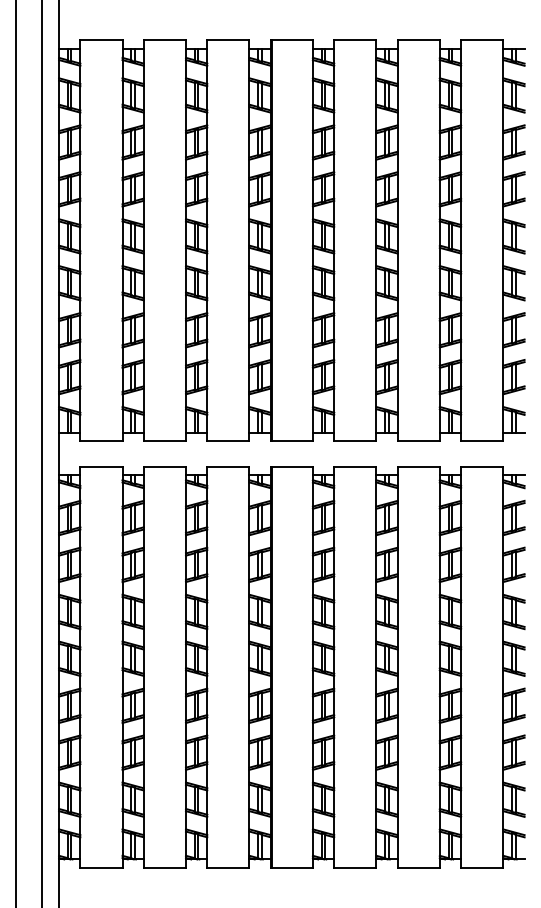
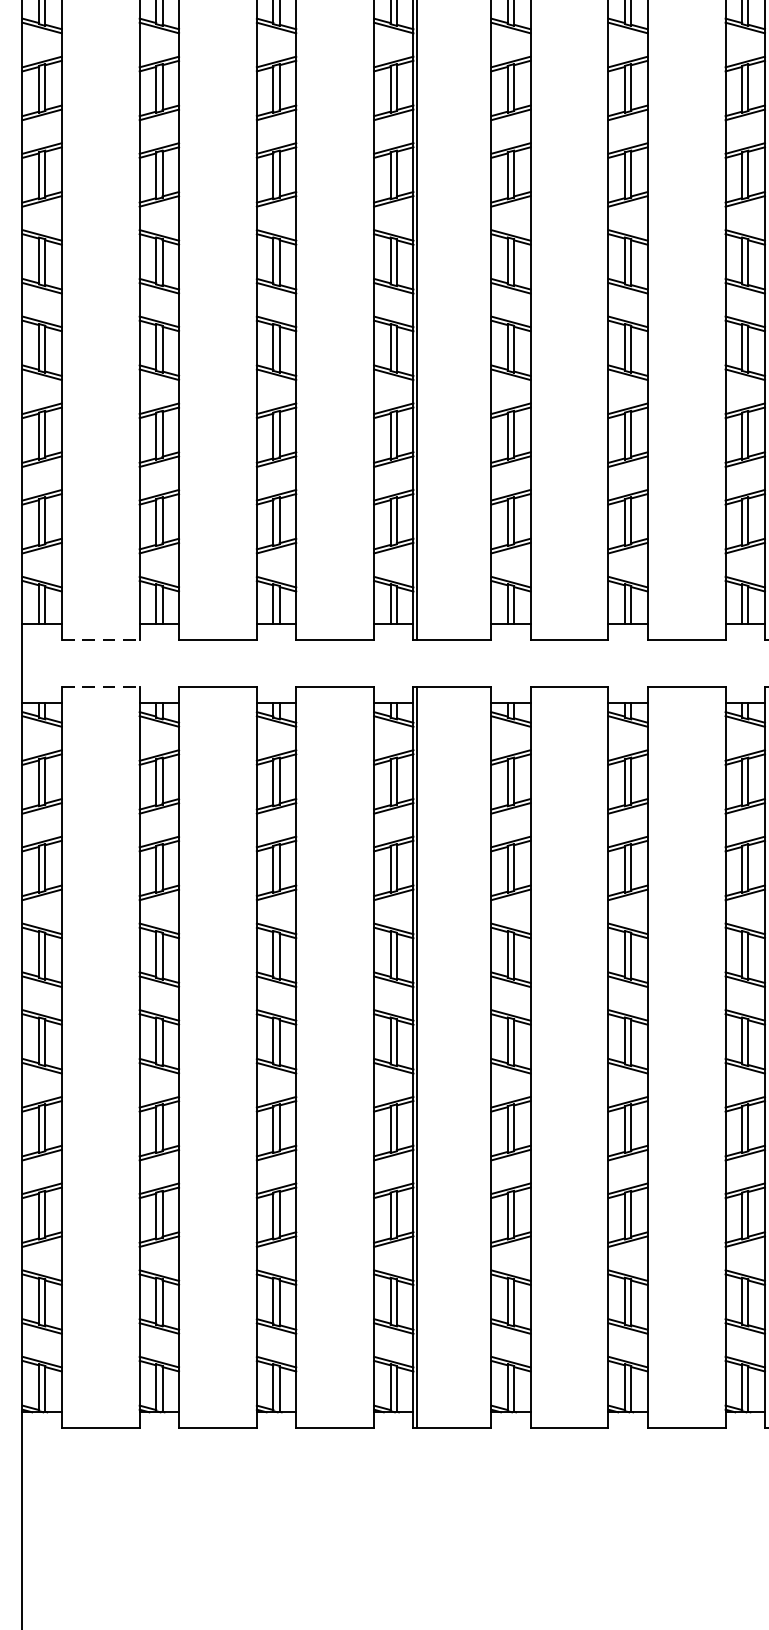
line: (101, 441) -> (100, 640), solid -> dashed
line: (101, 466) -> (100, 686), solid -> dashed

